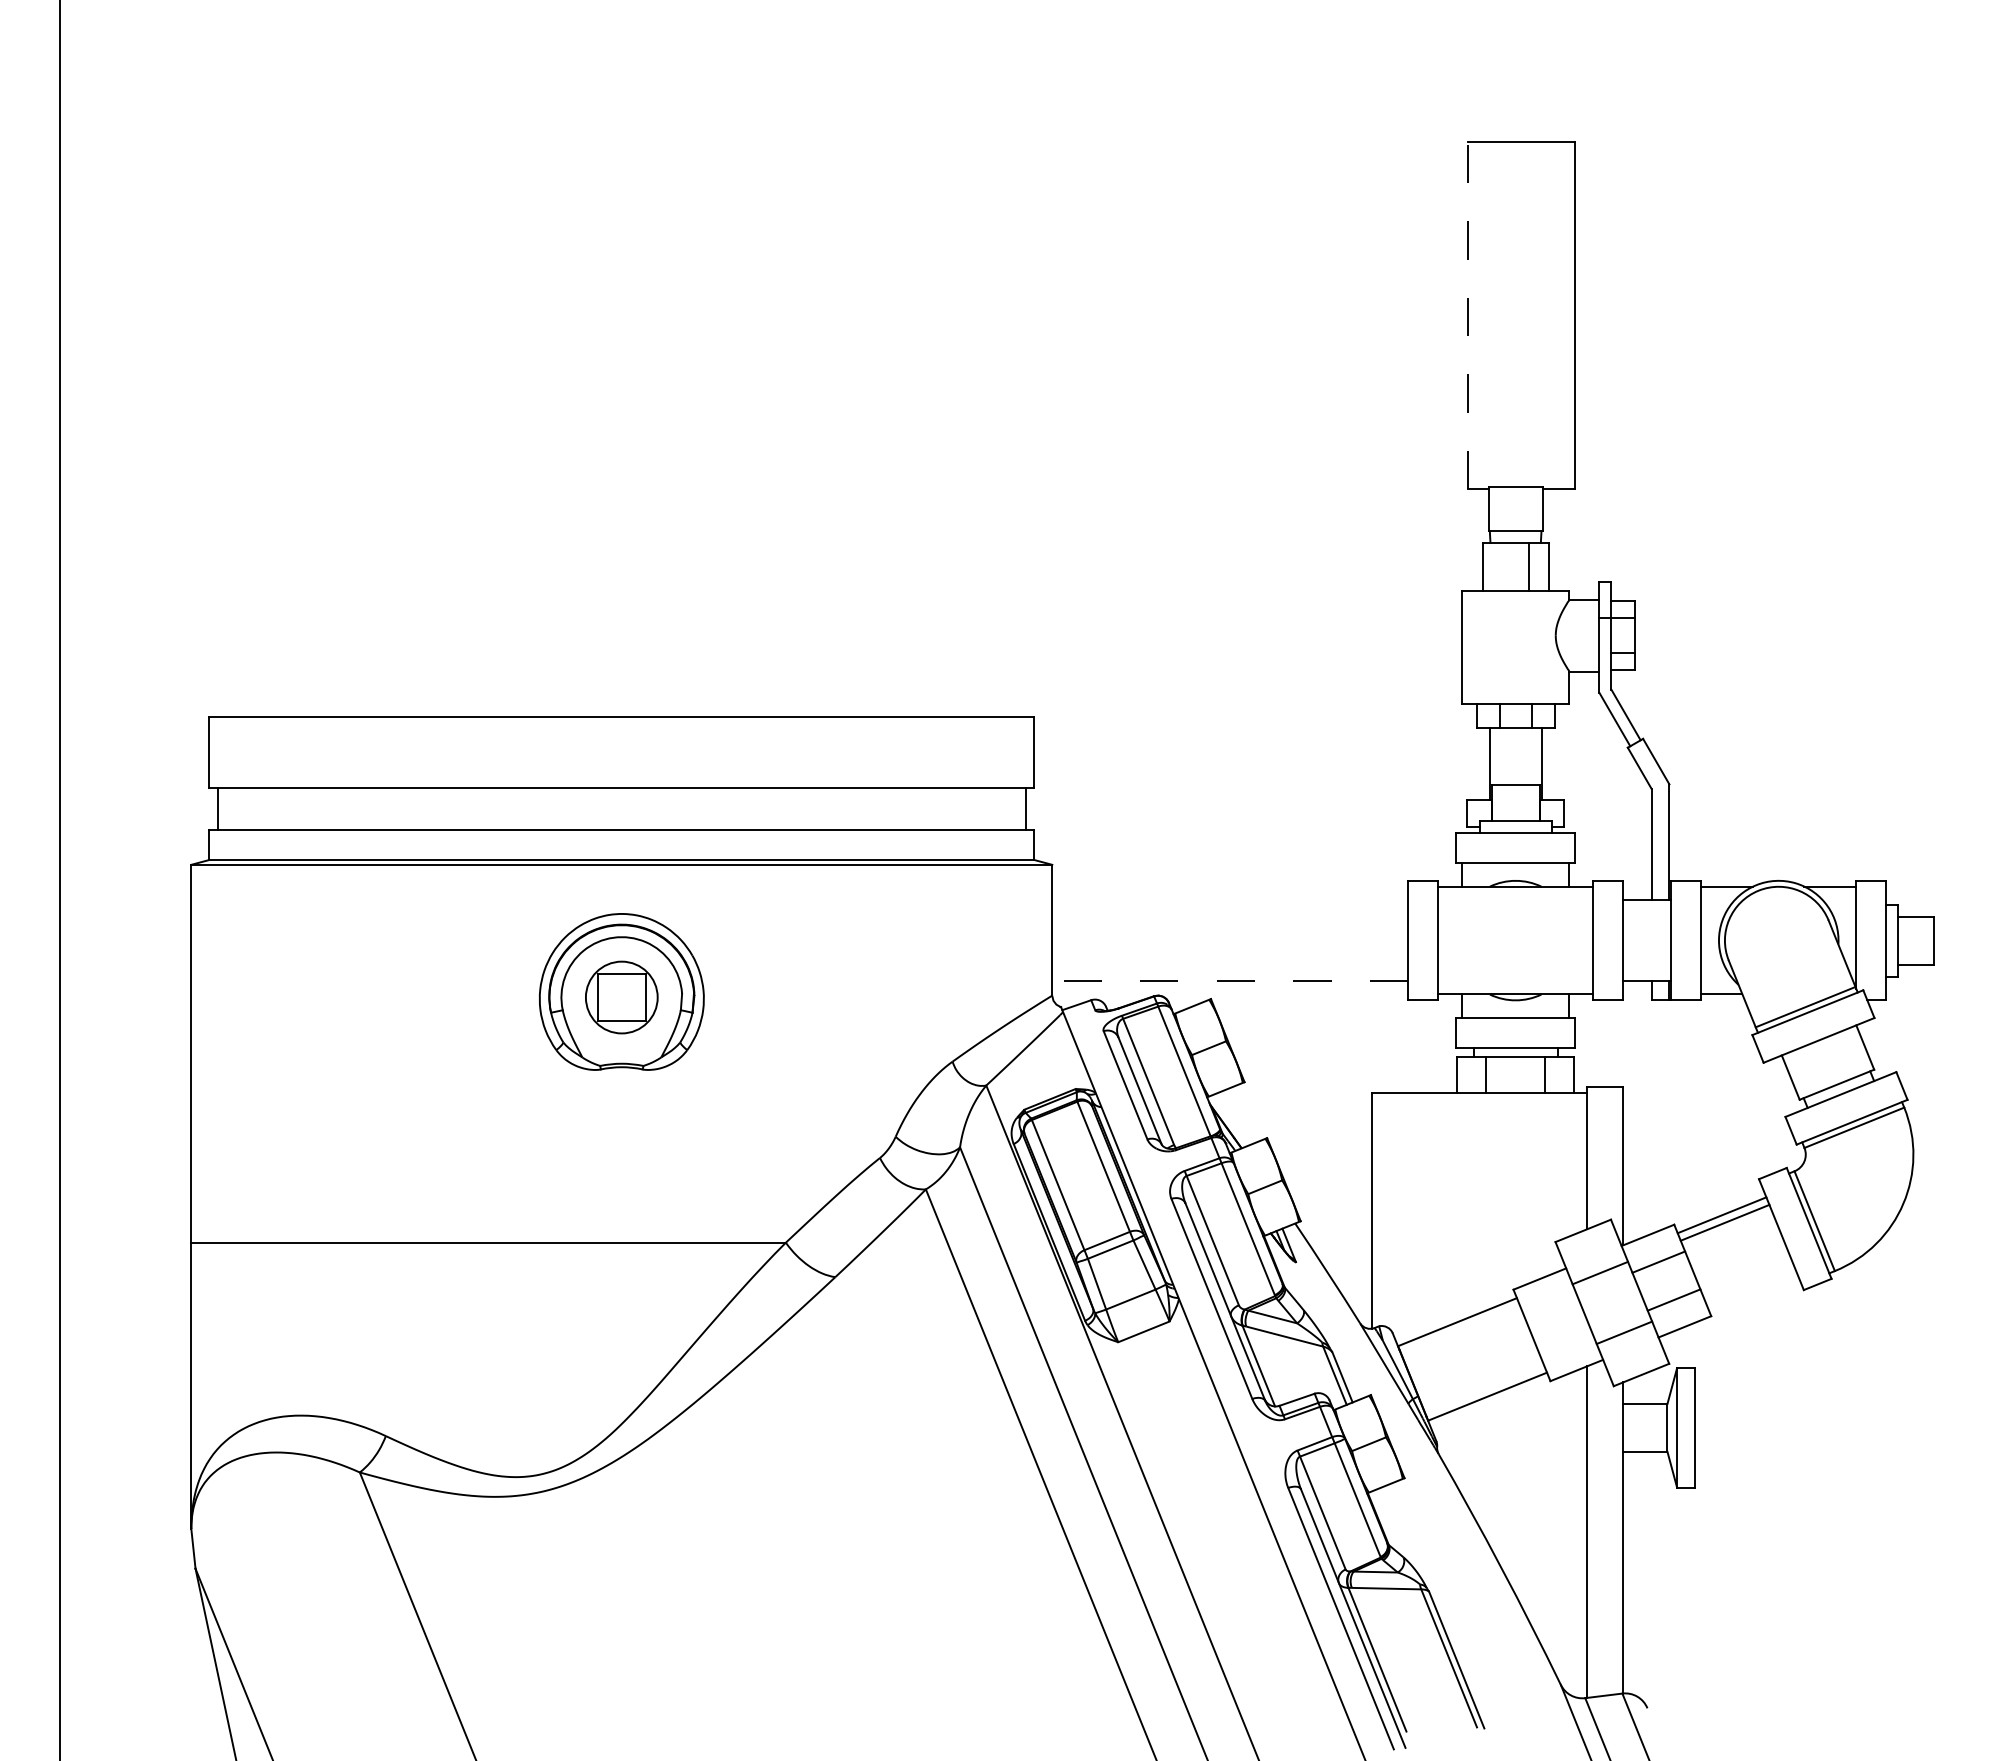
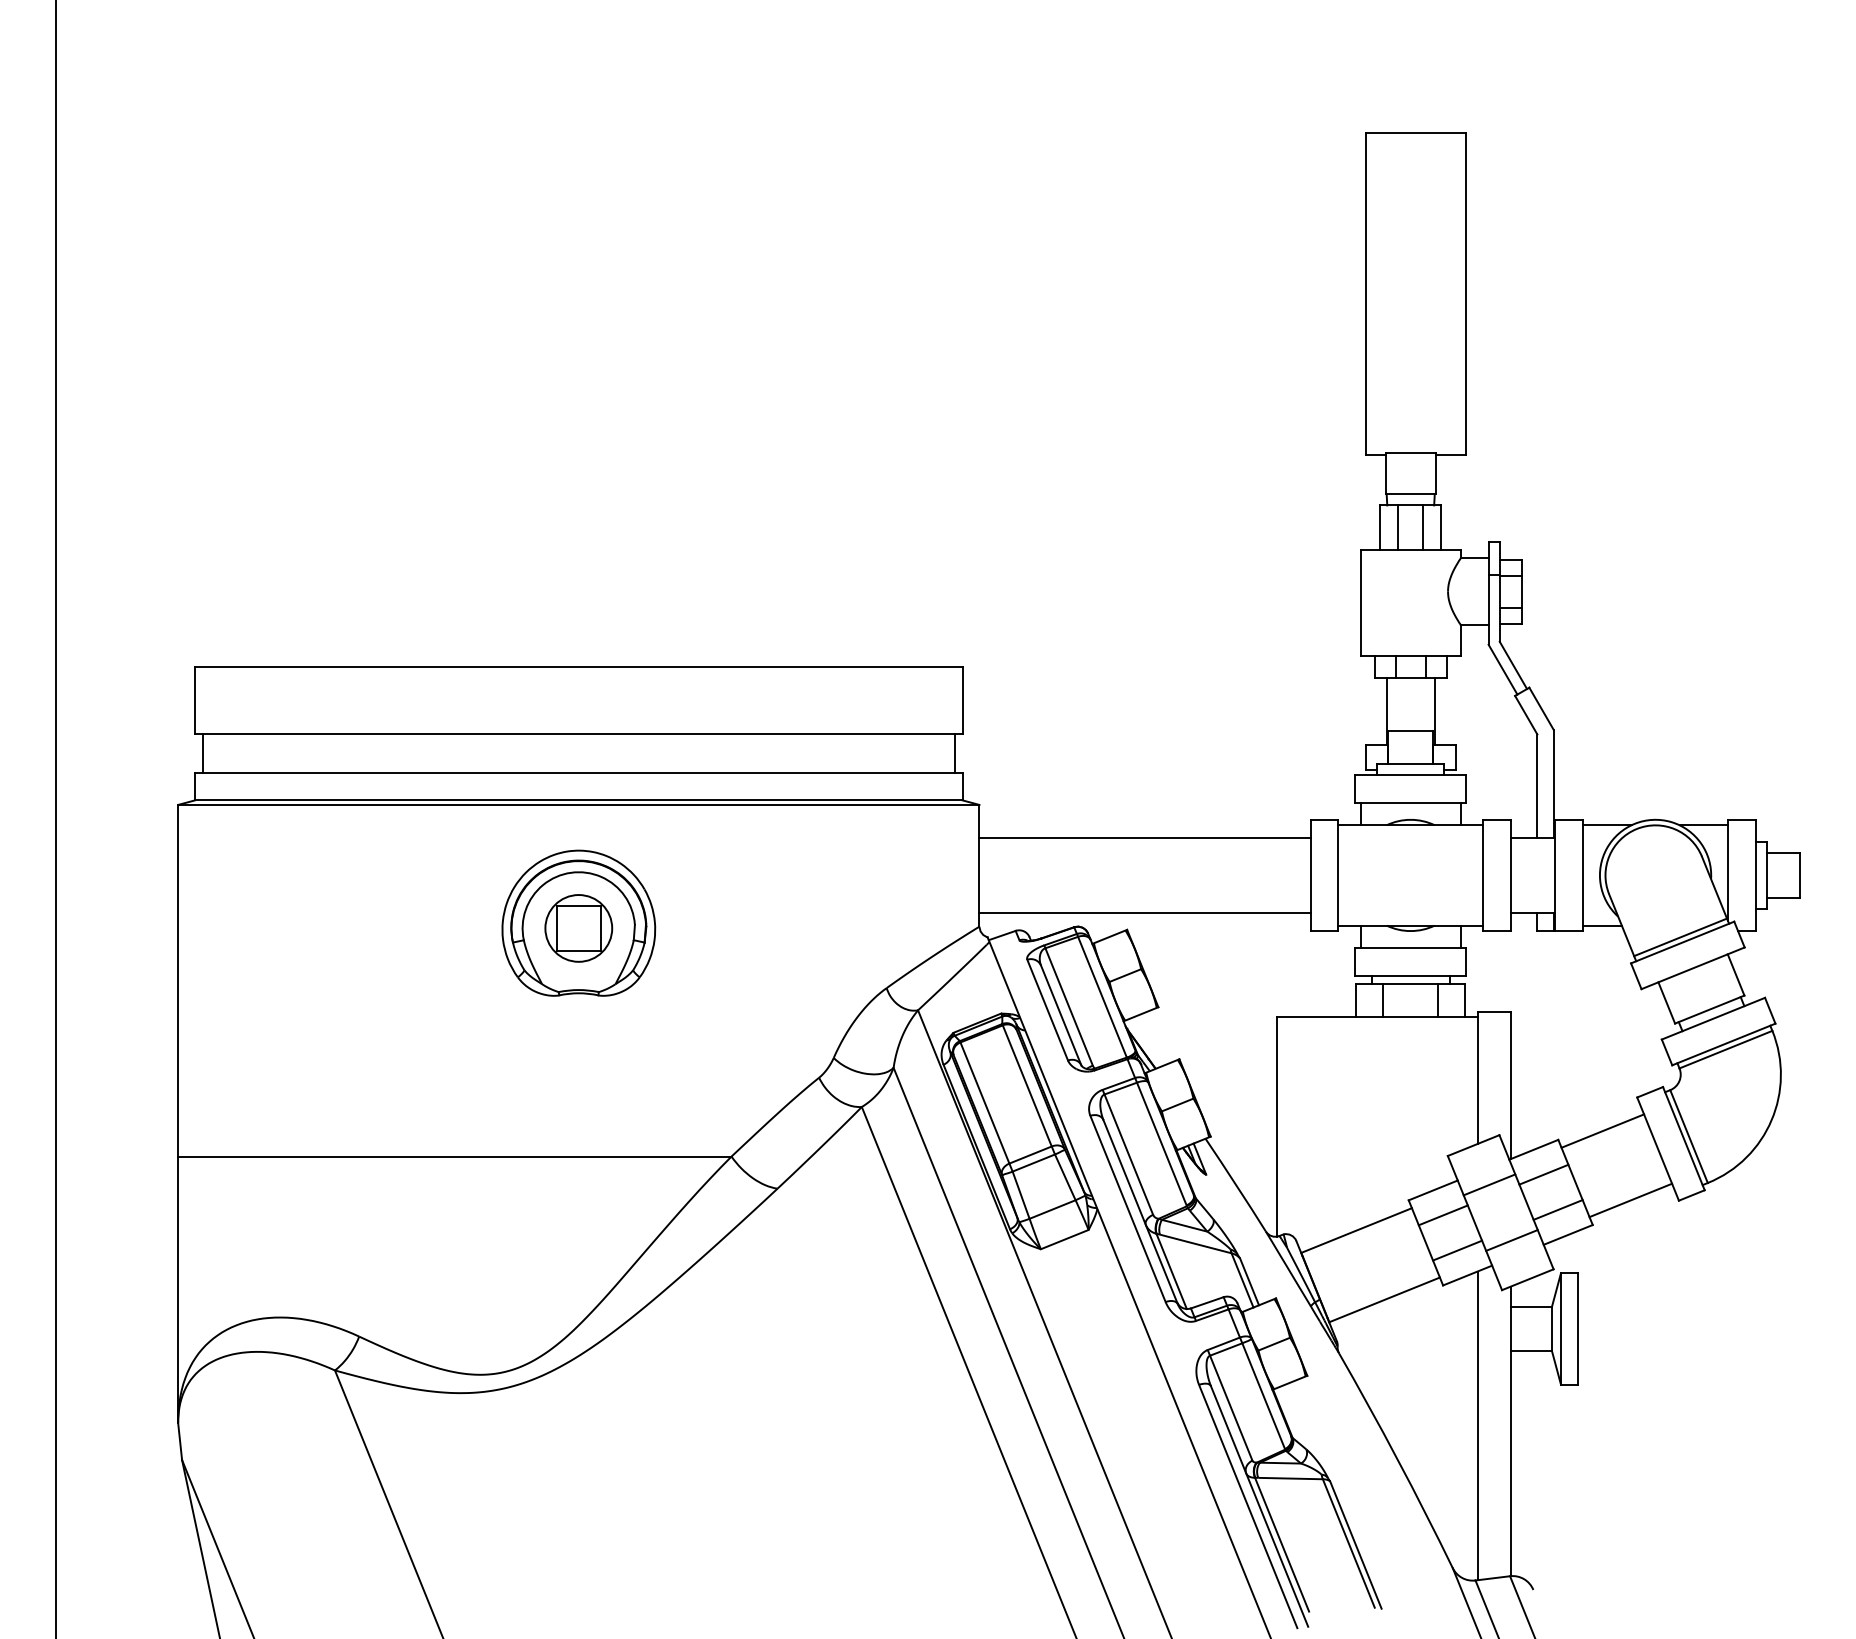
line: (1467, 315) -> (1365, 293), dashed -> solid
line: (1502, 566) -> (1398, 527), added
line: (1230, 900) -> (1145, 838), added
line: (1230, 980) -> (1145, 912), dashed -> solid
line: (1724, 1222) -> (1630, 1200), moved
line: (1550, 1305) -> (1443, 1215), added
line: (1565, 1343) -> (1457, 1250), added

